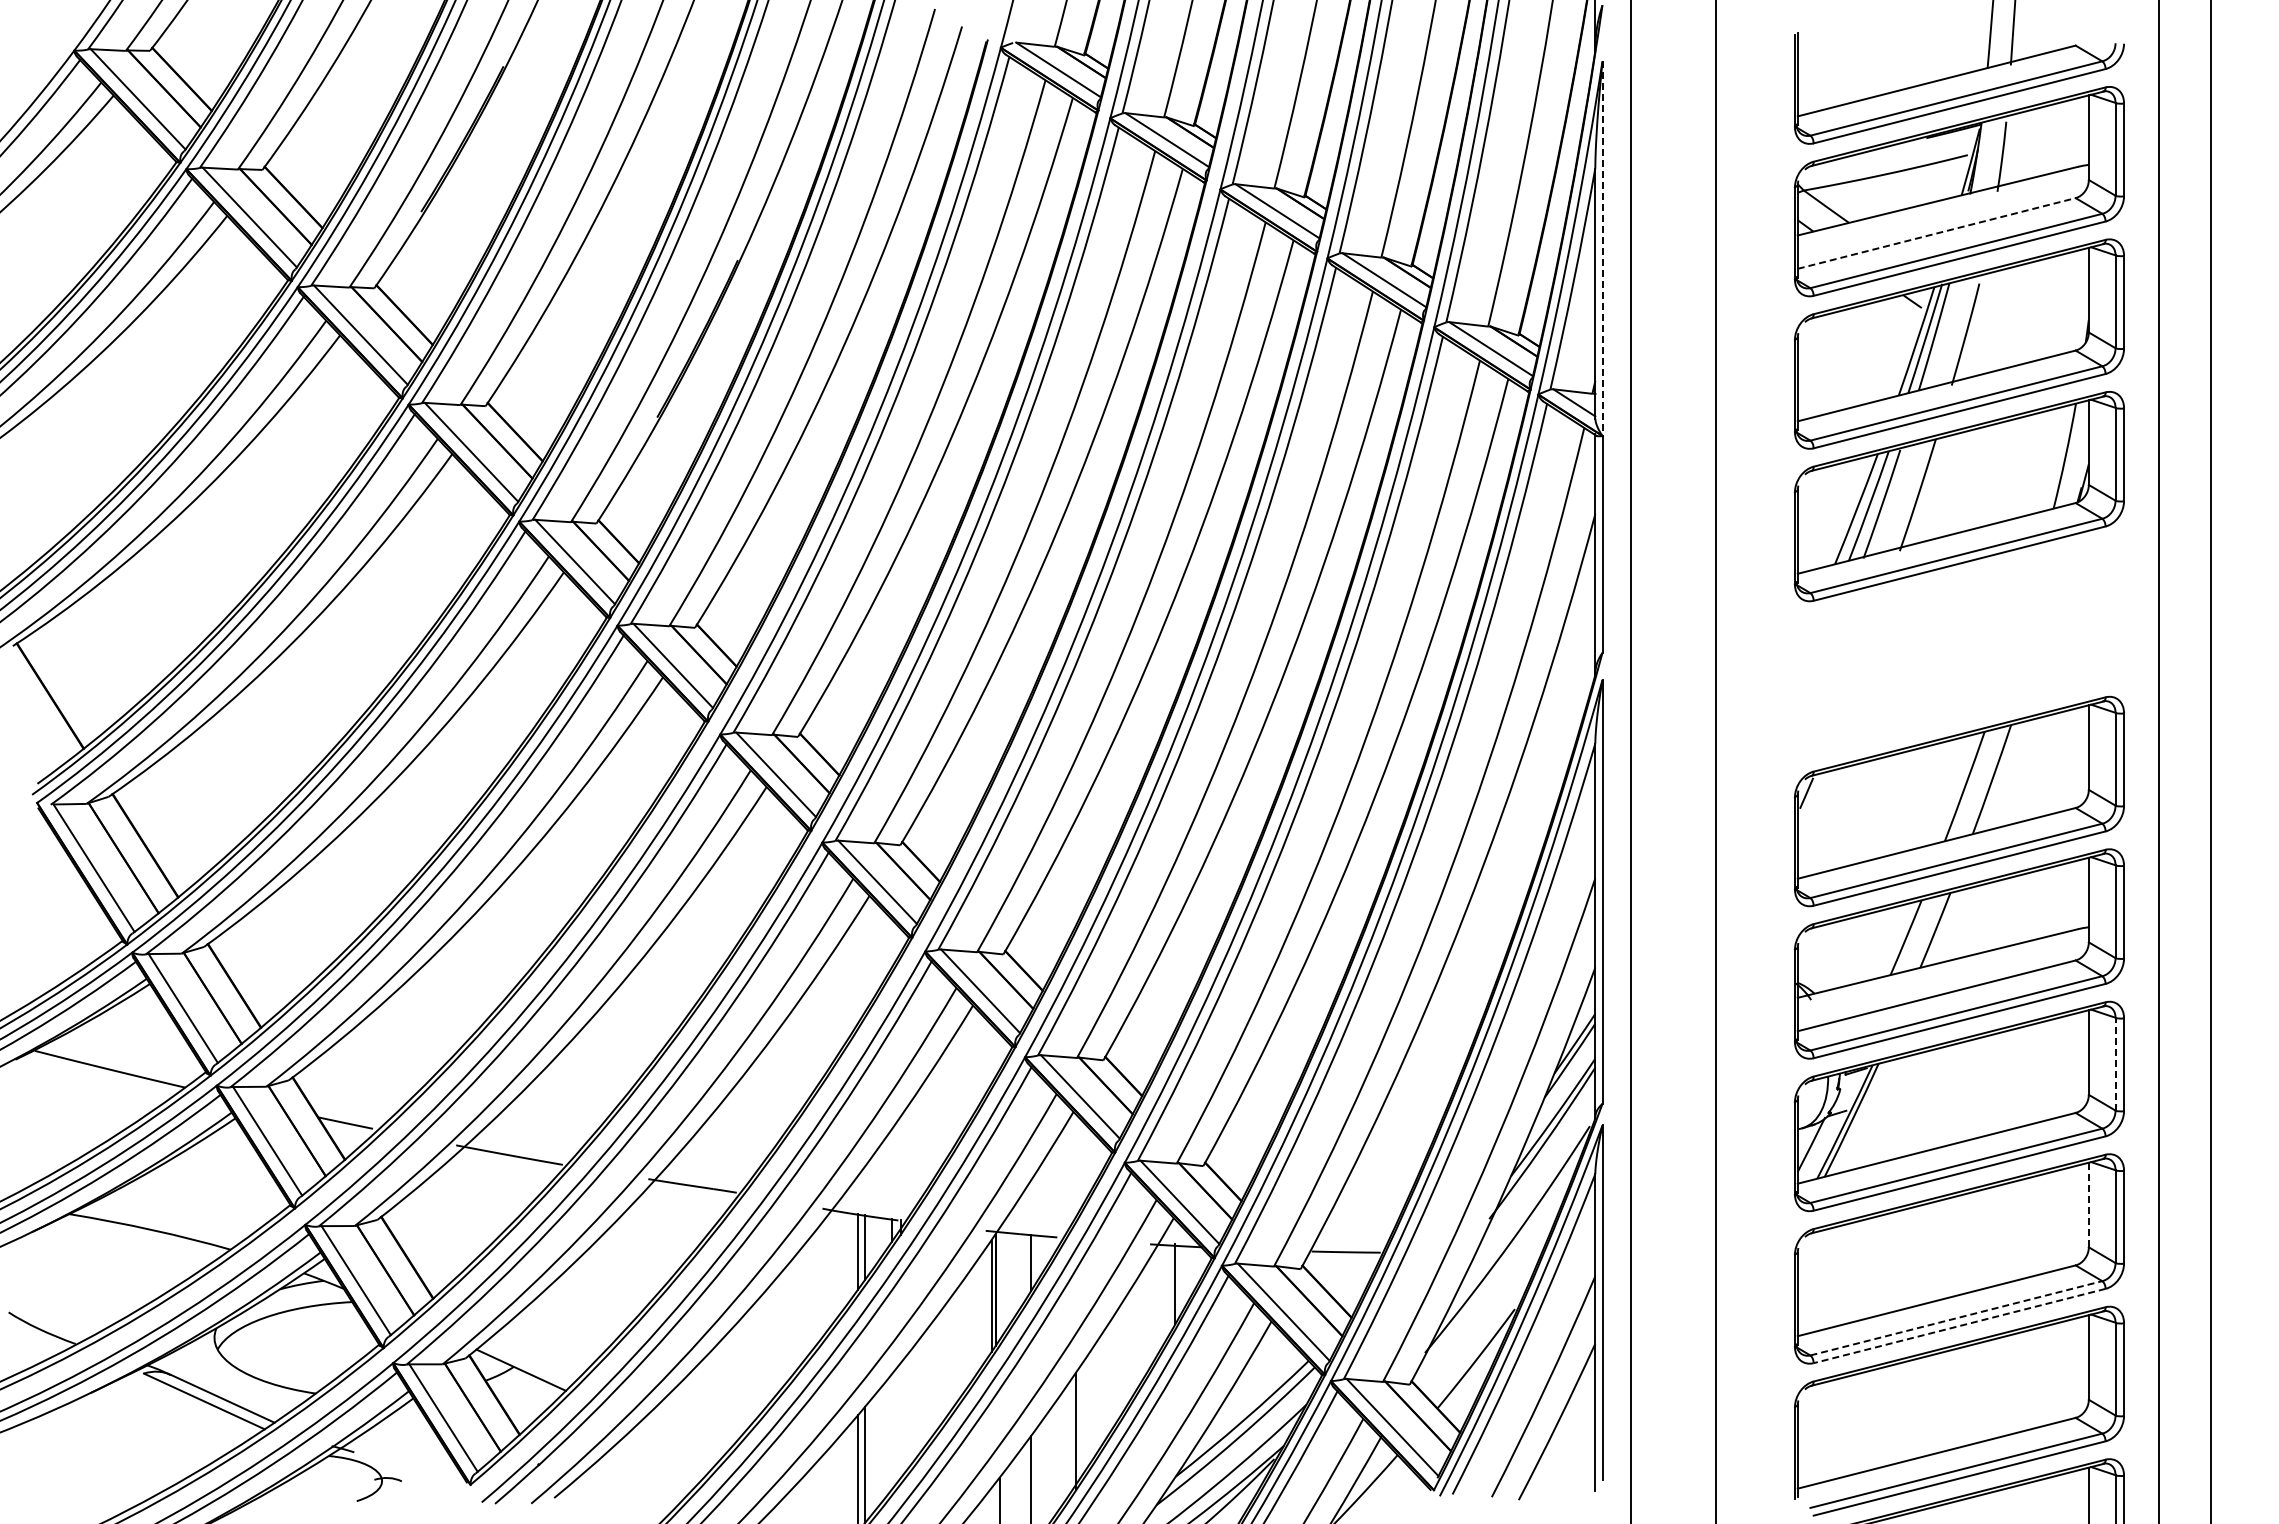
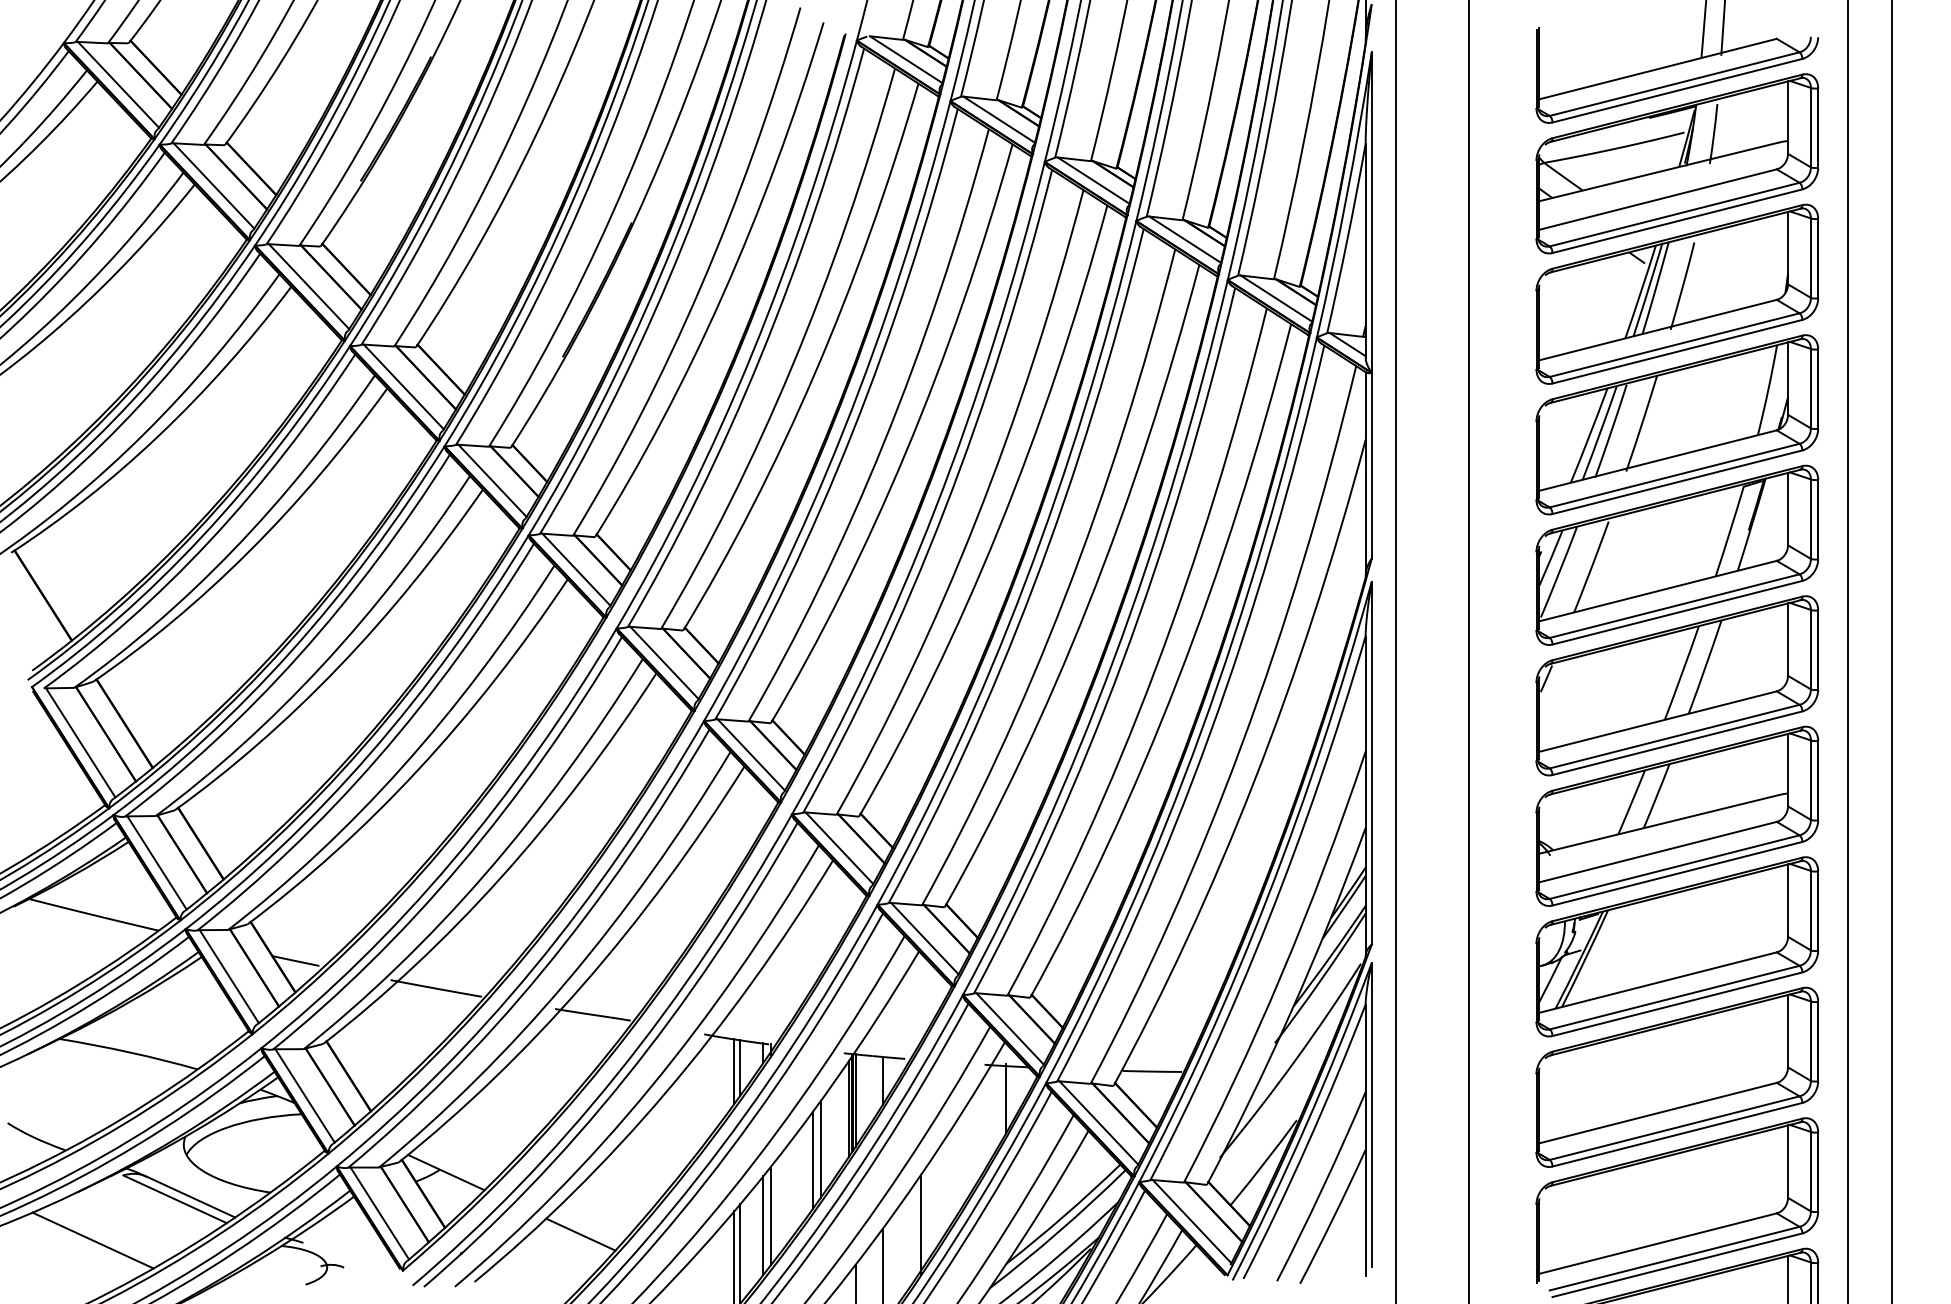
line: (1937, 233) -> (1658, 199), dashed -> solid
line: (1602, 249) -> (1371, 213), dashed -> solid
part: (1958, 648) -> (1676, 554), added
line: (2115, 1063) -> (1810, 910), dashed -> solid
line: (2088, 1204) -> (1787, 1030), dashed -> solid
line: (999, 1285) -> (855, 1100), added
line: (1956, 1318) -> (1674, 1128), dashed -> solid
line: (1959, 1326) -> (1677, 1135), dashed -> solid
line: (958, 1342) -> (820, 1148), added
line: (949, 1355) -> (812, 1159), added
line: (900, 1420) -> (770, 1215), added
line: (891, 1431) -> (763, 1225), added
line: (678, 1442) -> (580, 1234), added
line: (108, 1449) -> (93, 1240), added

